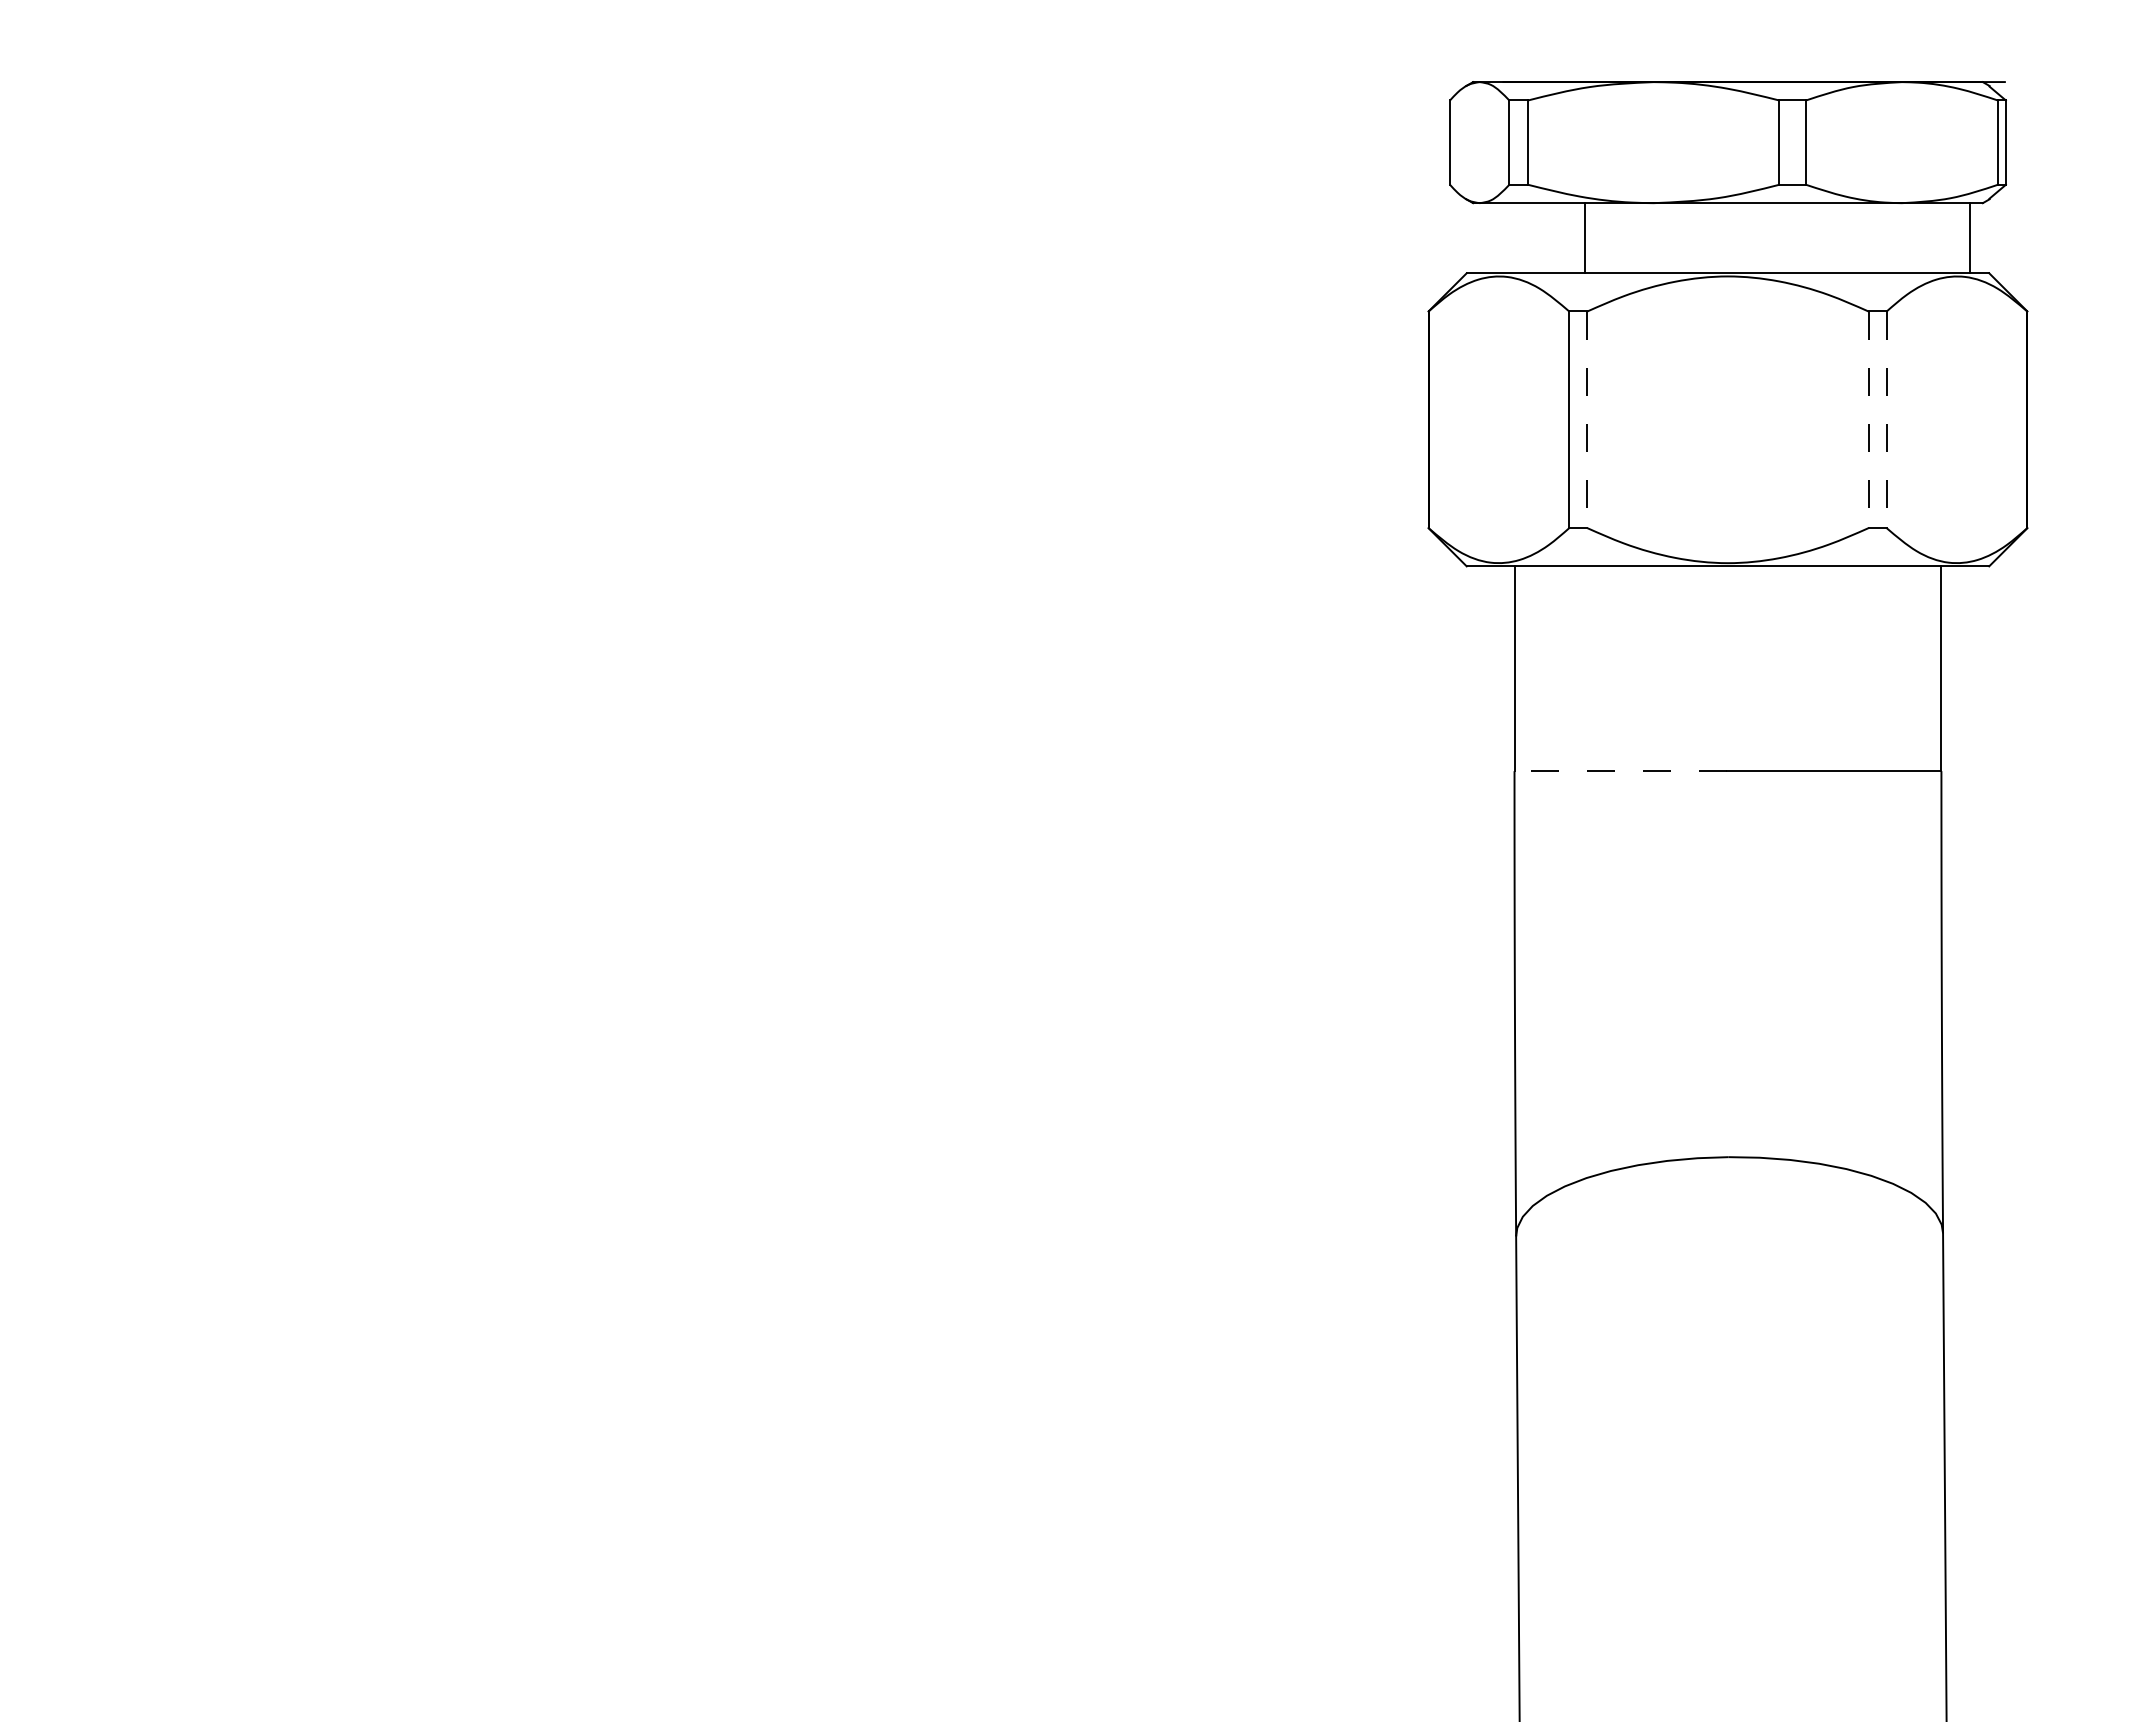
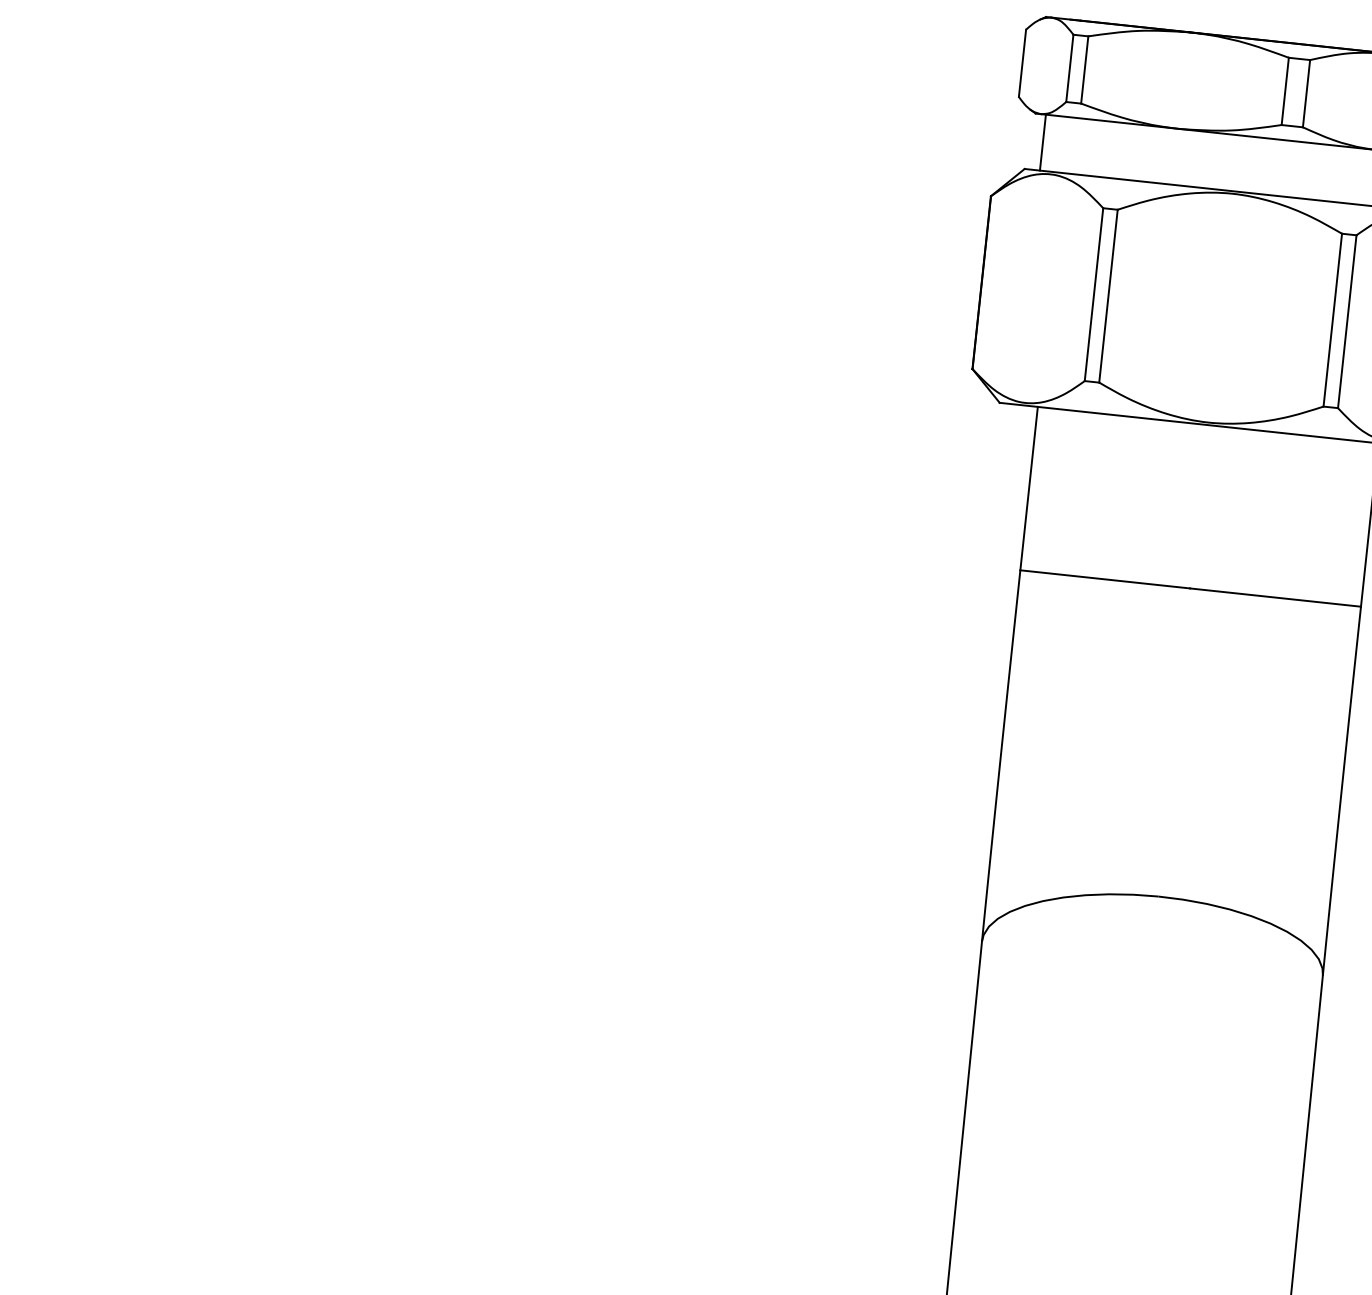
line: (1584, 238) -> (1042, 142), moved
line: (1587, 420) -> (1108, 296), dashed -> solid
line: (1868, 420) -> (1332, 320), dashed -> solid
line: (1886, 420) -> (1347, 322), dashed -> solid
line: (1620, 771) -> (1104, 579), dashed -> solid

